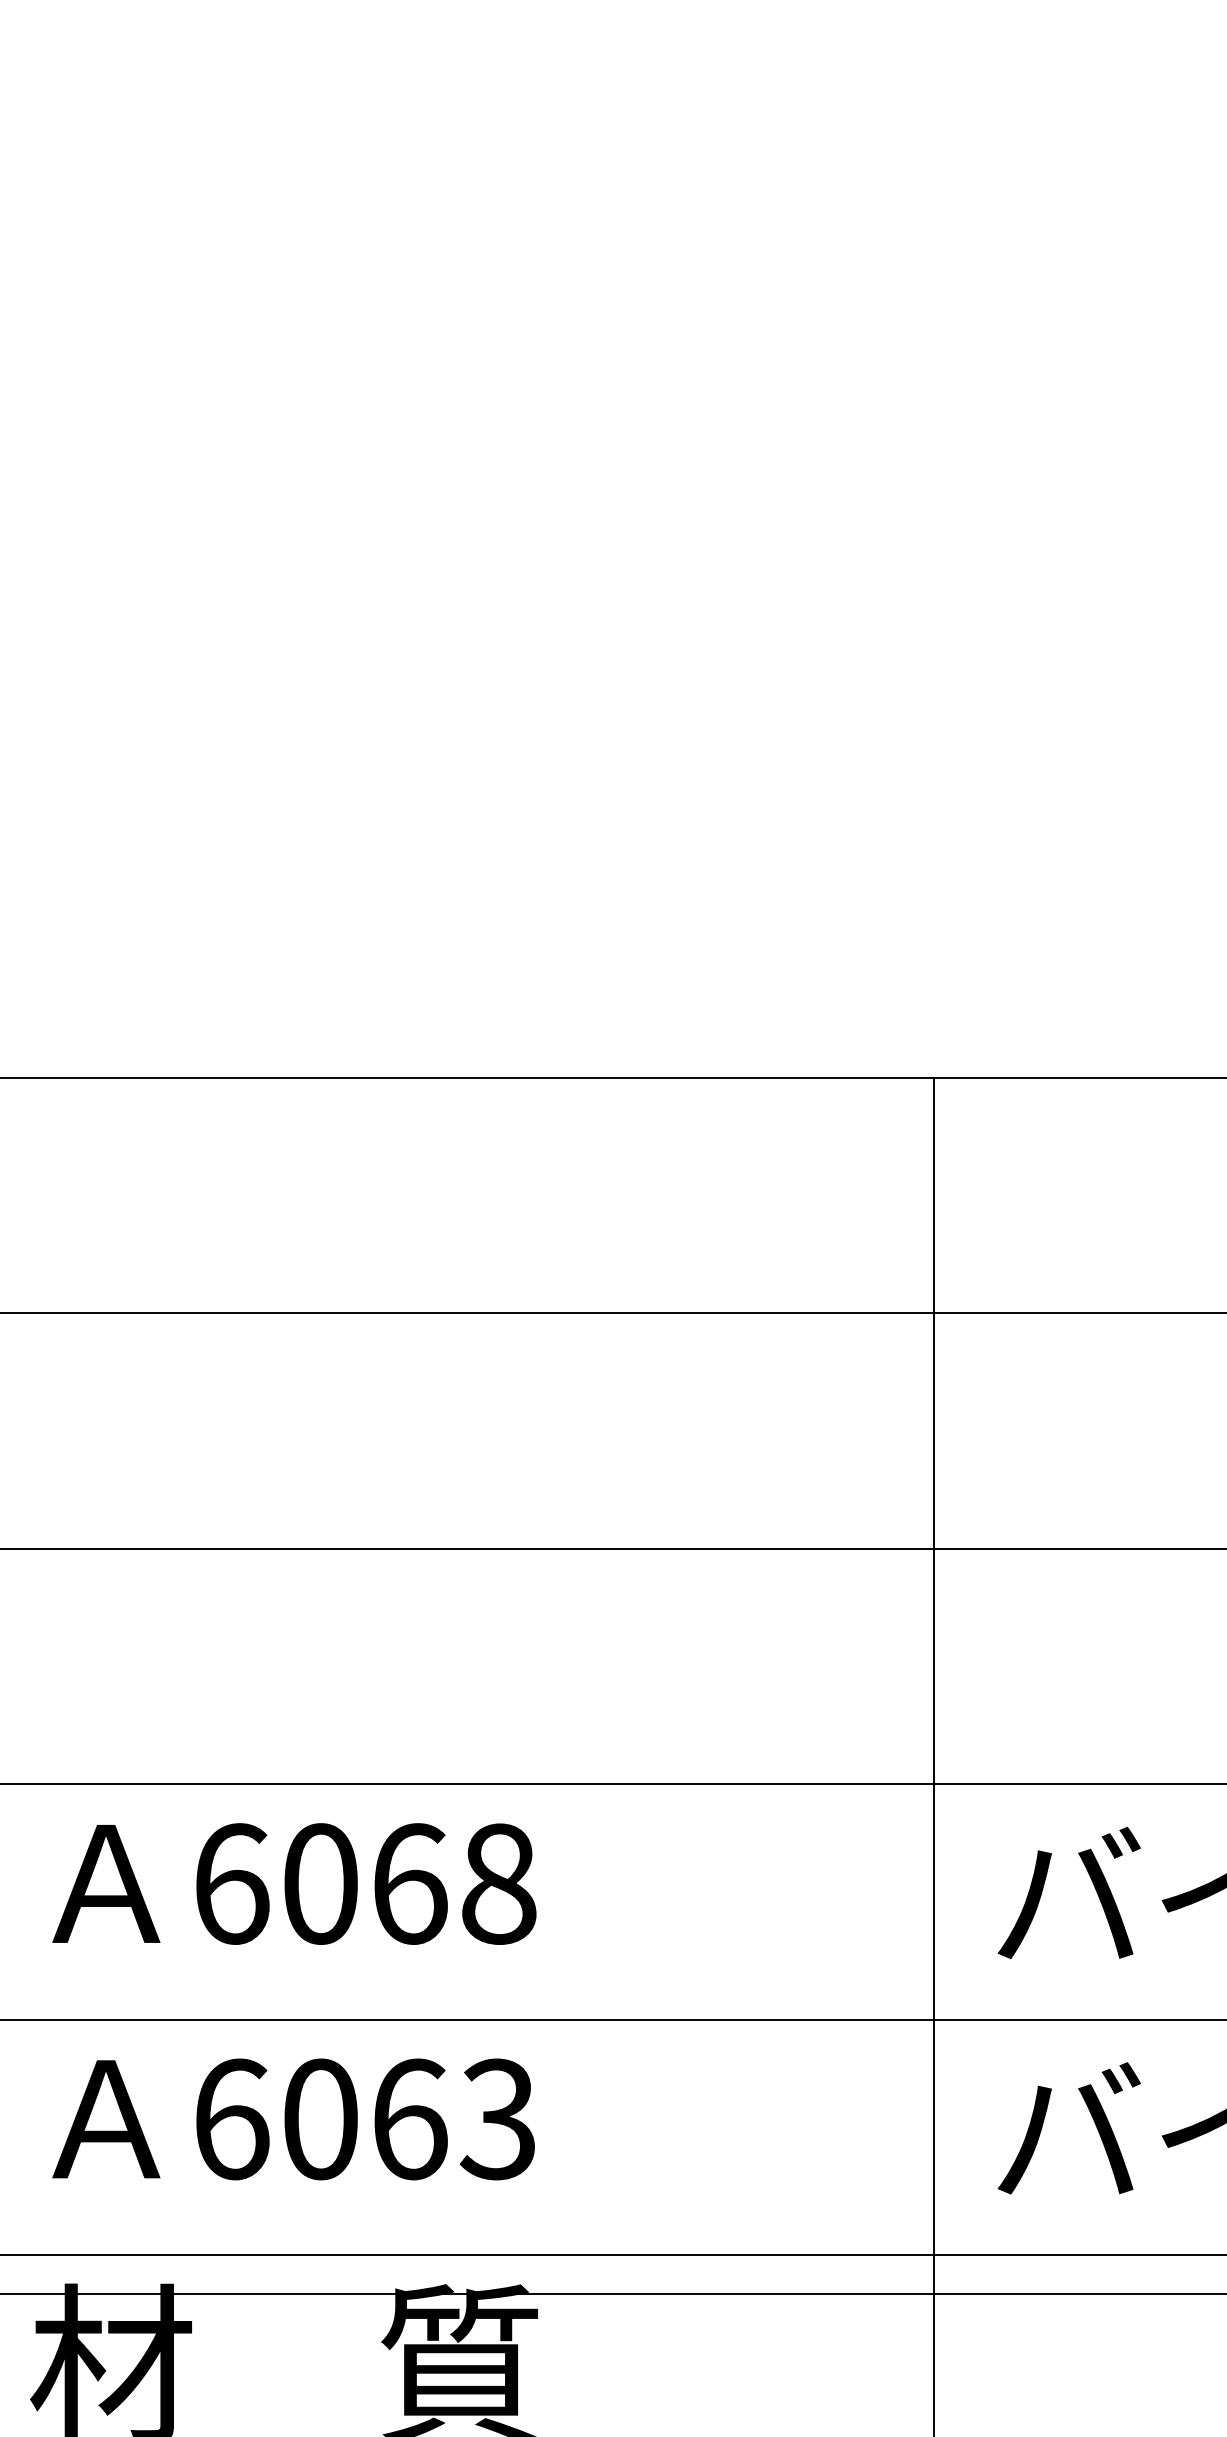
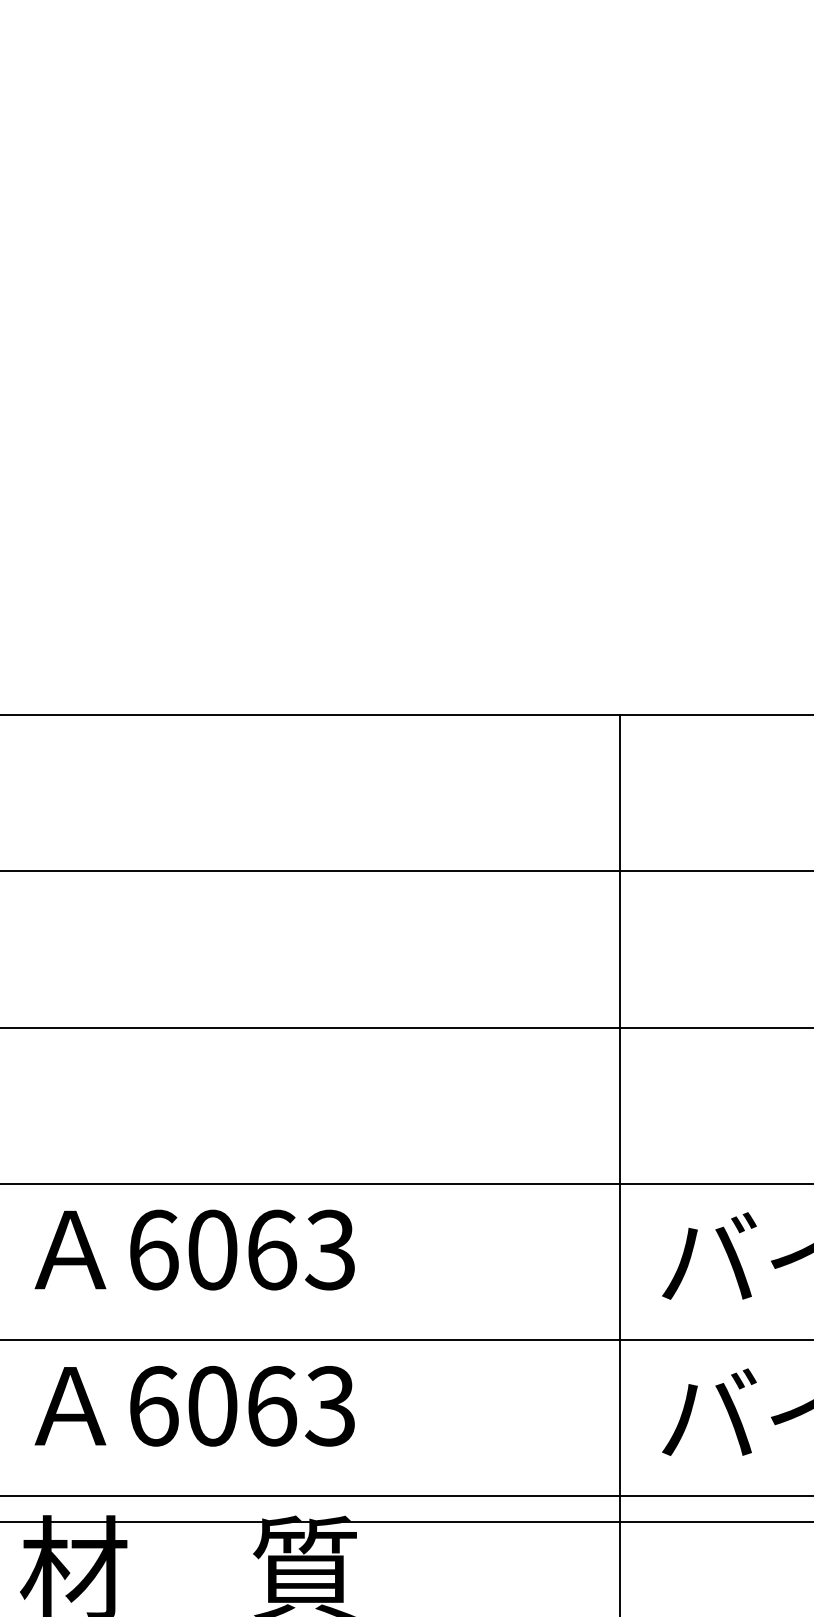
text: (498, 1883) -> (330, 1249), 6068 -> 6063

